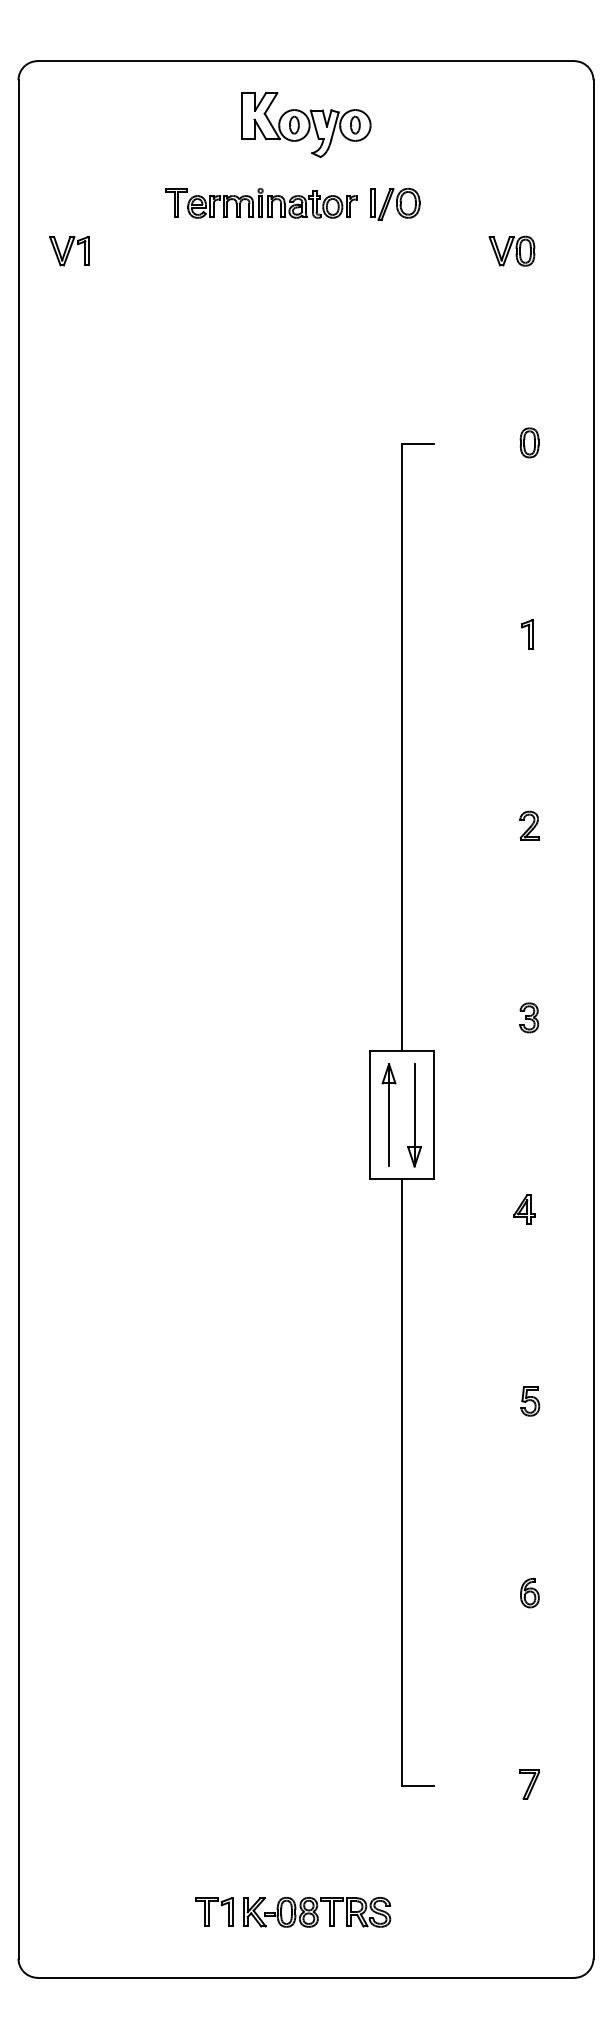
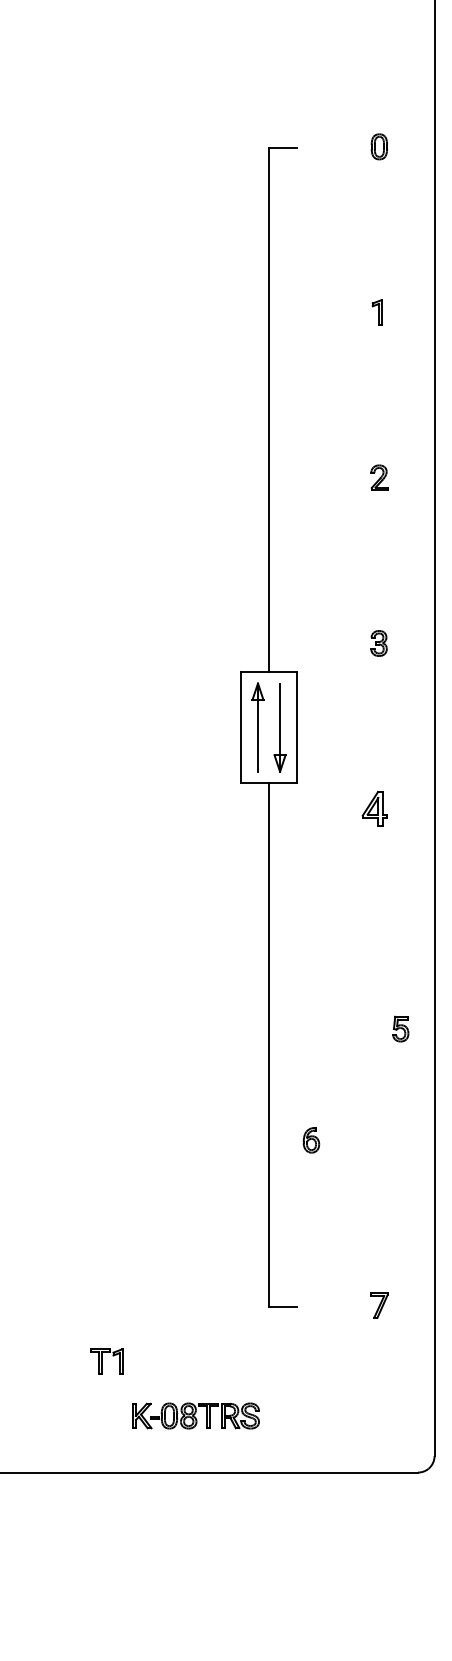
part: (524, 1209) -> (374, 808), size x1.4
part: (530, 1401) -> (400, 1029), moved
part: (529, 1592) -> (311, 1139), moved
part: (214, 1911) -> (107, 1360), moved

